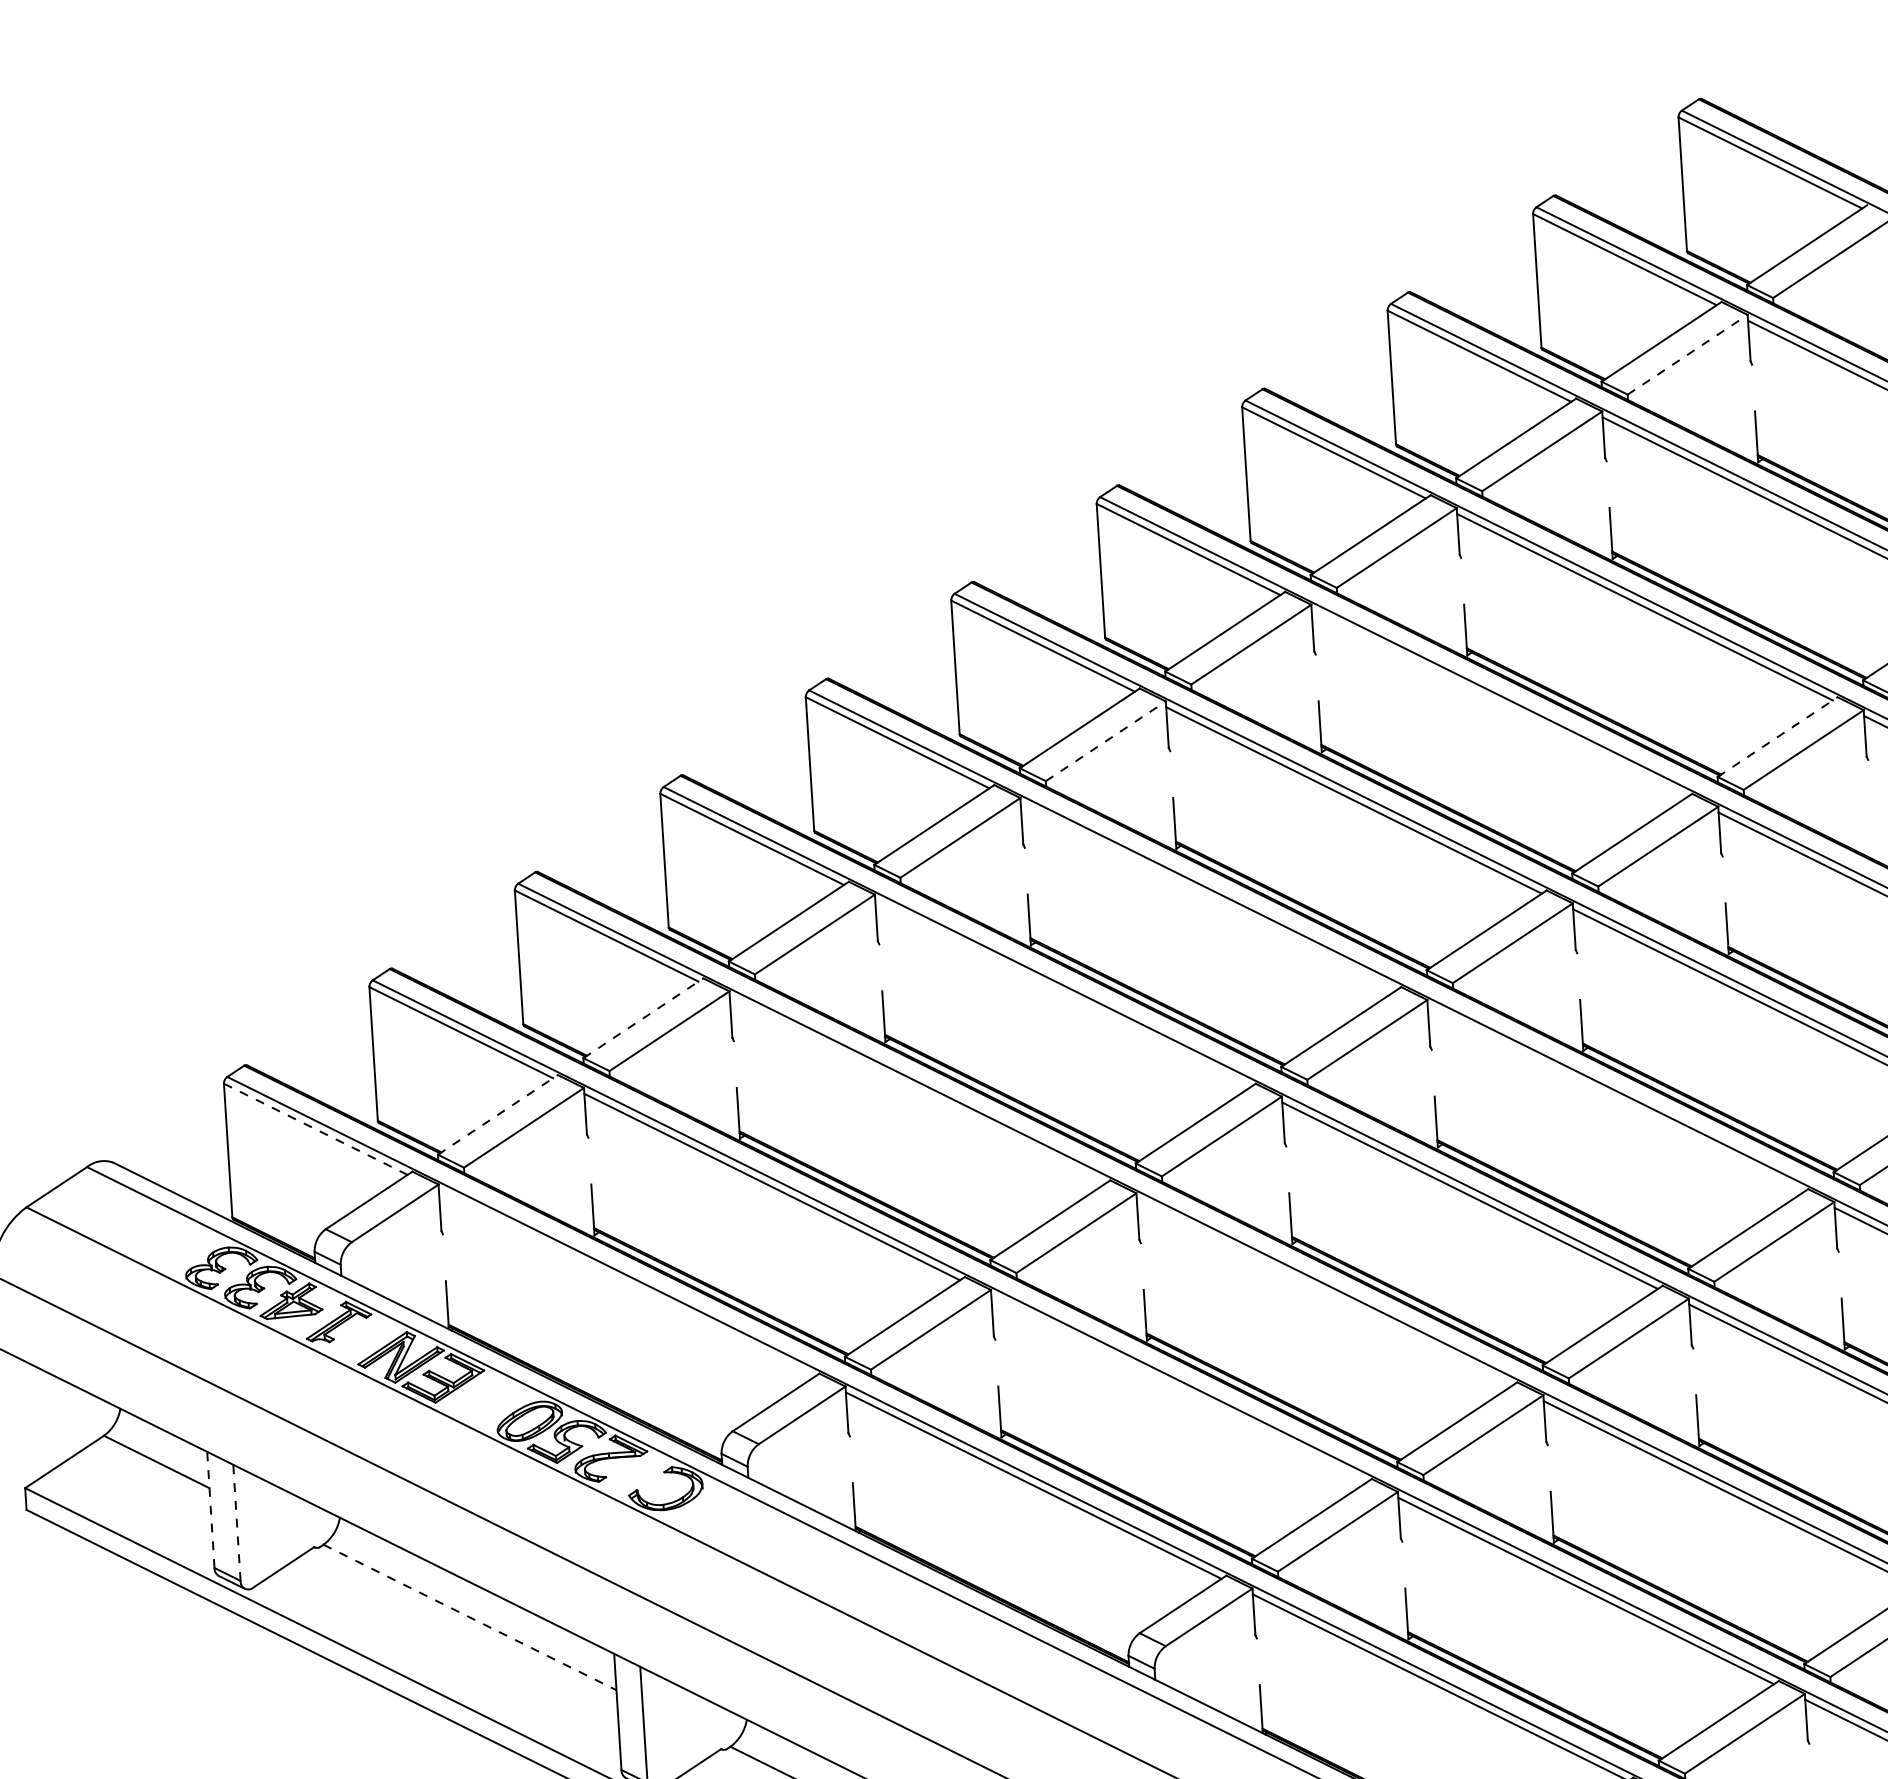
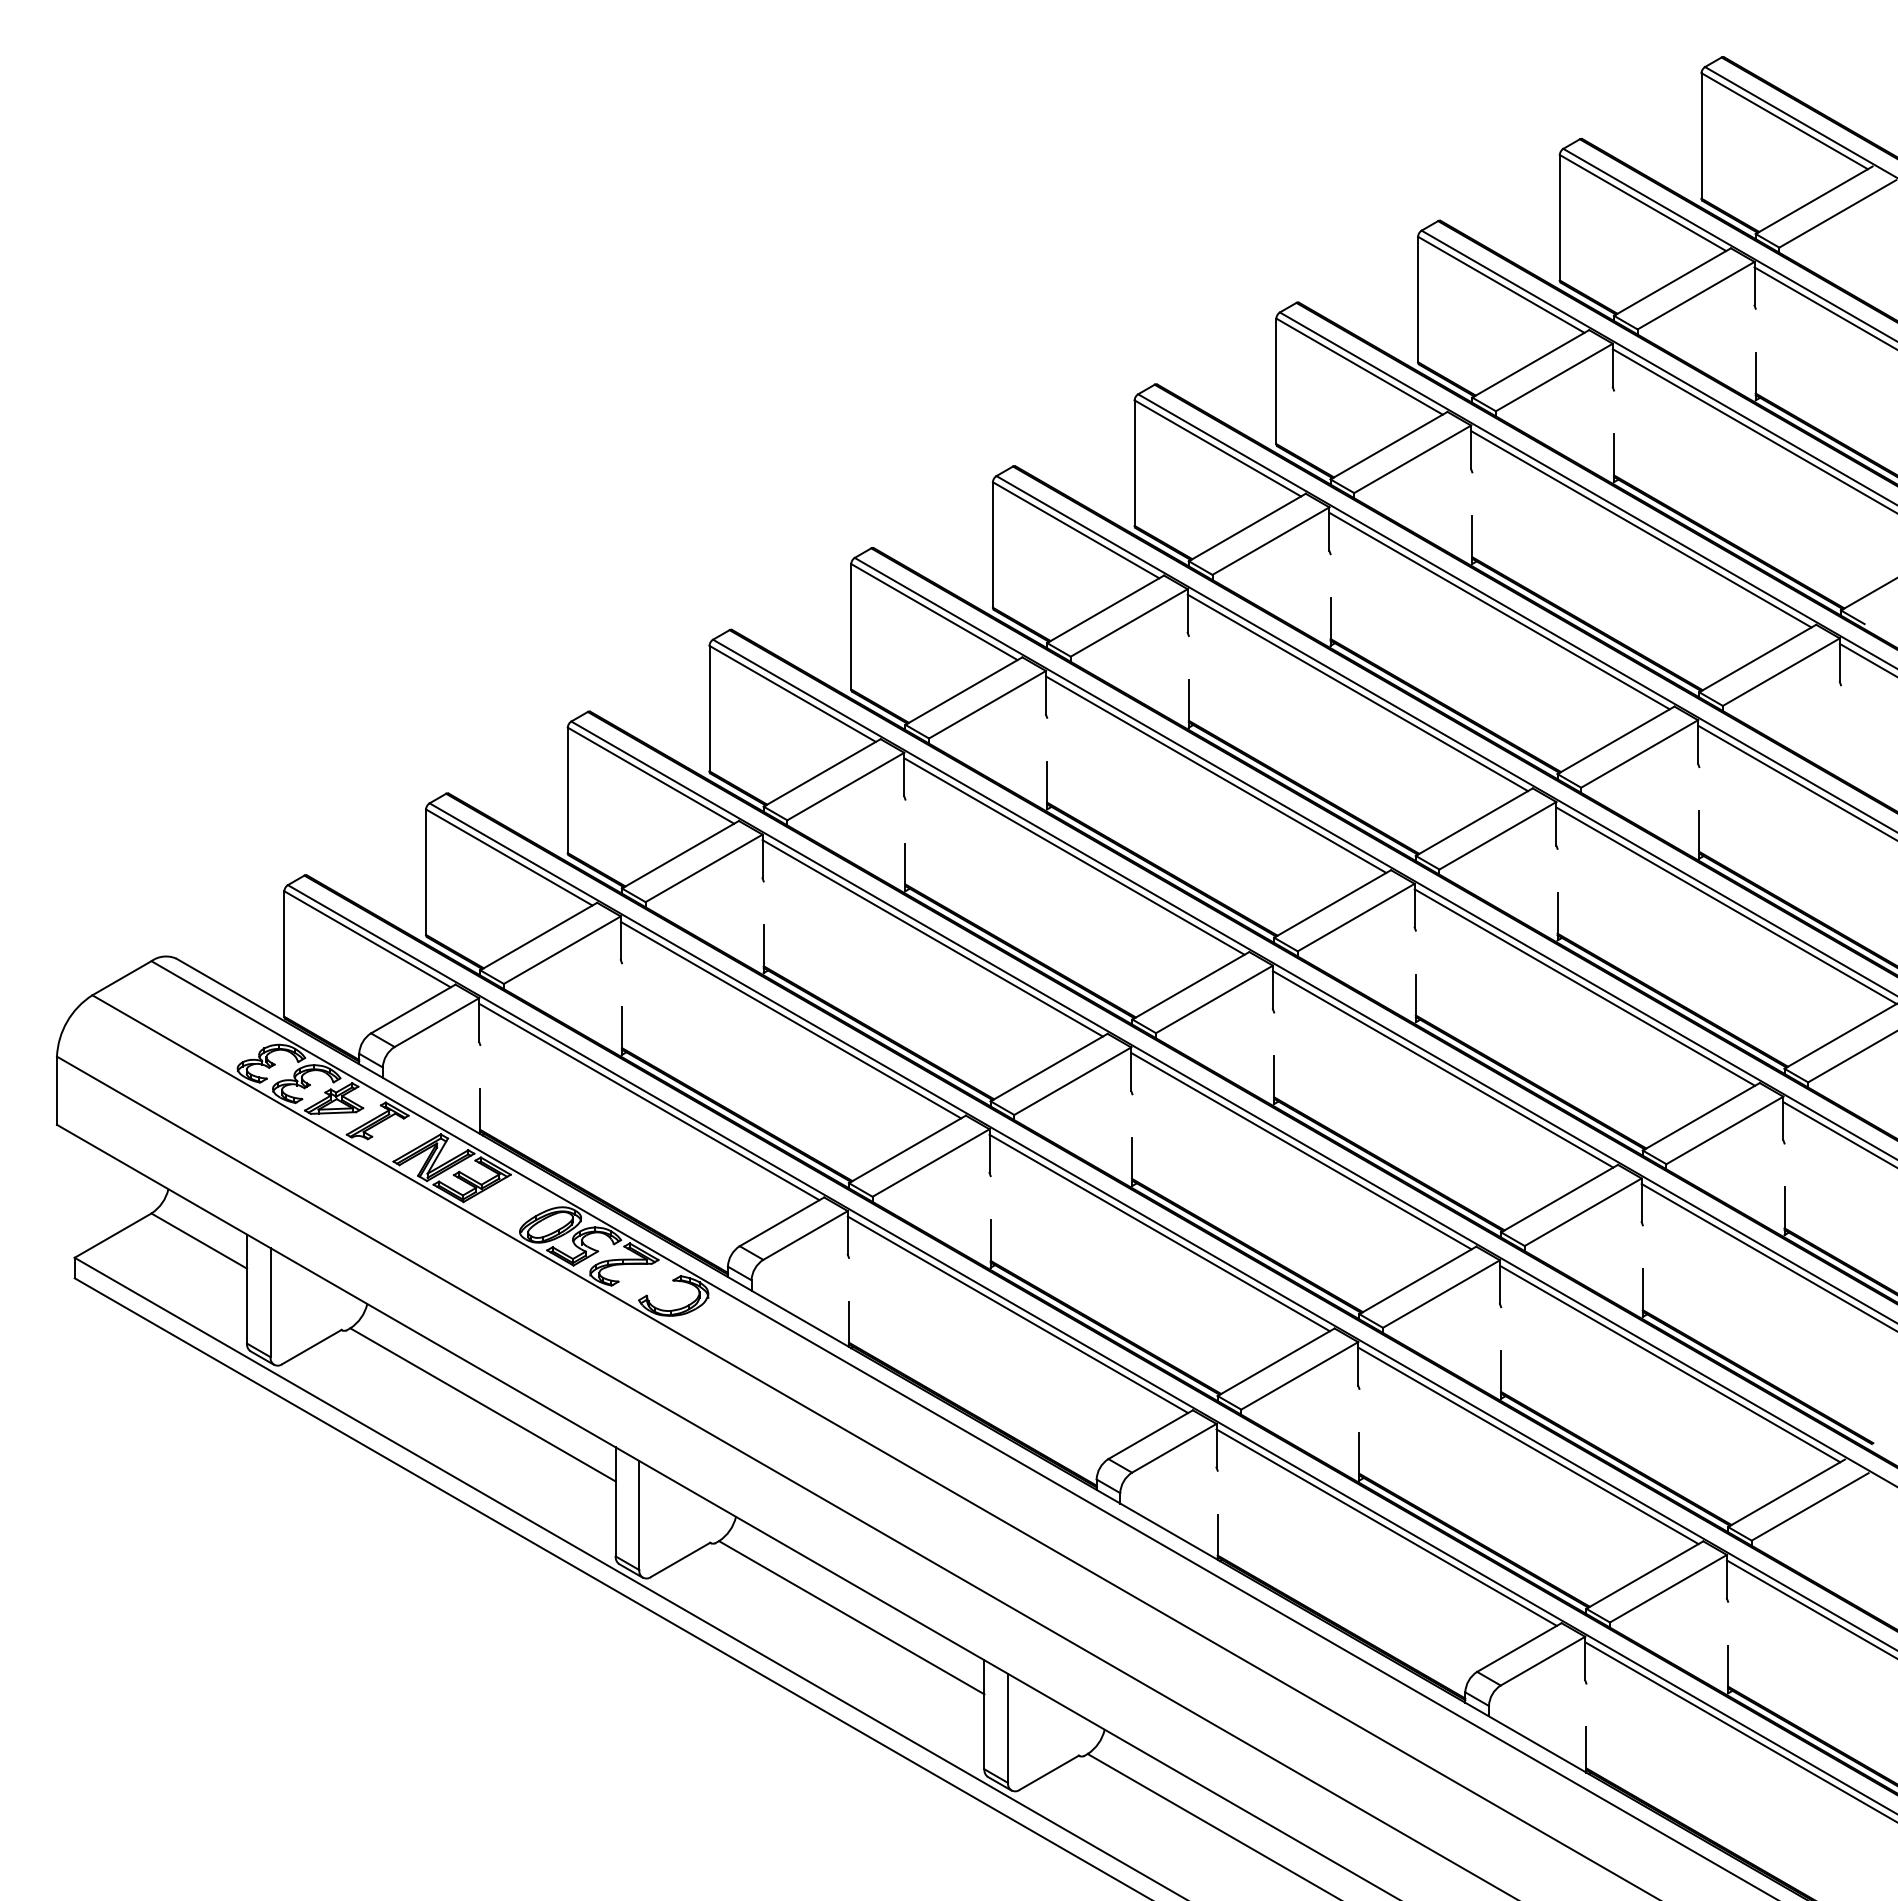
line: (1688, 354) -> (1696, 295), dashed -> solid
line: (1499, 703) -> (1499, 610), added
line: (1778, 737) -> (1758, 658), dashed -> solid
line: (1106, 740) -> (1129, 622), dashed -> solid
line: (1207, 896) -> (1215, 774), added
line: (1063, 993) -> (1074, 856), added
line: (643, 1018) -> (680, 854), dashed -> solid
line: (917, 1090) -> (932, 938), added
line: (1615, 1099) -> (1584, 987), added
line: (498, 1114) -> (539, 936), dashed -> solid
line: (315, 1129) -> (367, 939), dashed -> solid
line: (626, 1283) -> (649, 1101), added
line: (1324, 1291) -> (1301, 1150), added
line: (1178, 1388) -> (1159, 1232), added
line: (211, 1510) -> (247, 1289), dashed -> solid
line: (236, 1522) -> (270, 1302), dashed -> solid
line: (470, 1618) -> (483, 1405), dashed -> solid

